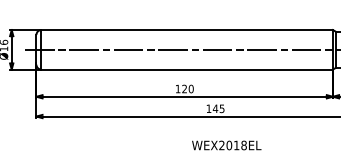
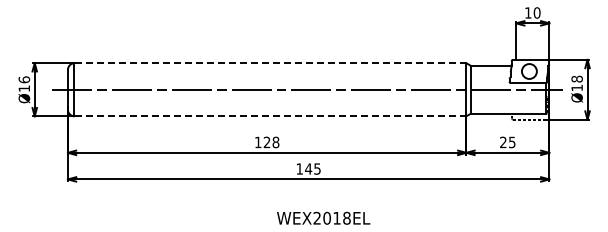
line: (187, 30) -> (270, 63), solid -> dashed
line: (187, 69) -> (270, 116), solid -> dashed
text: (190, 89) -> (275, 142), 120 -> 128

